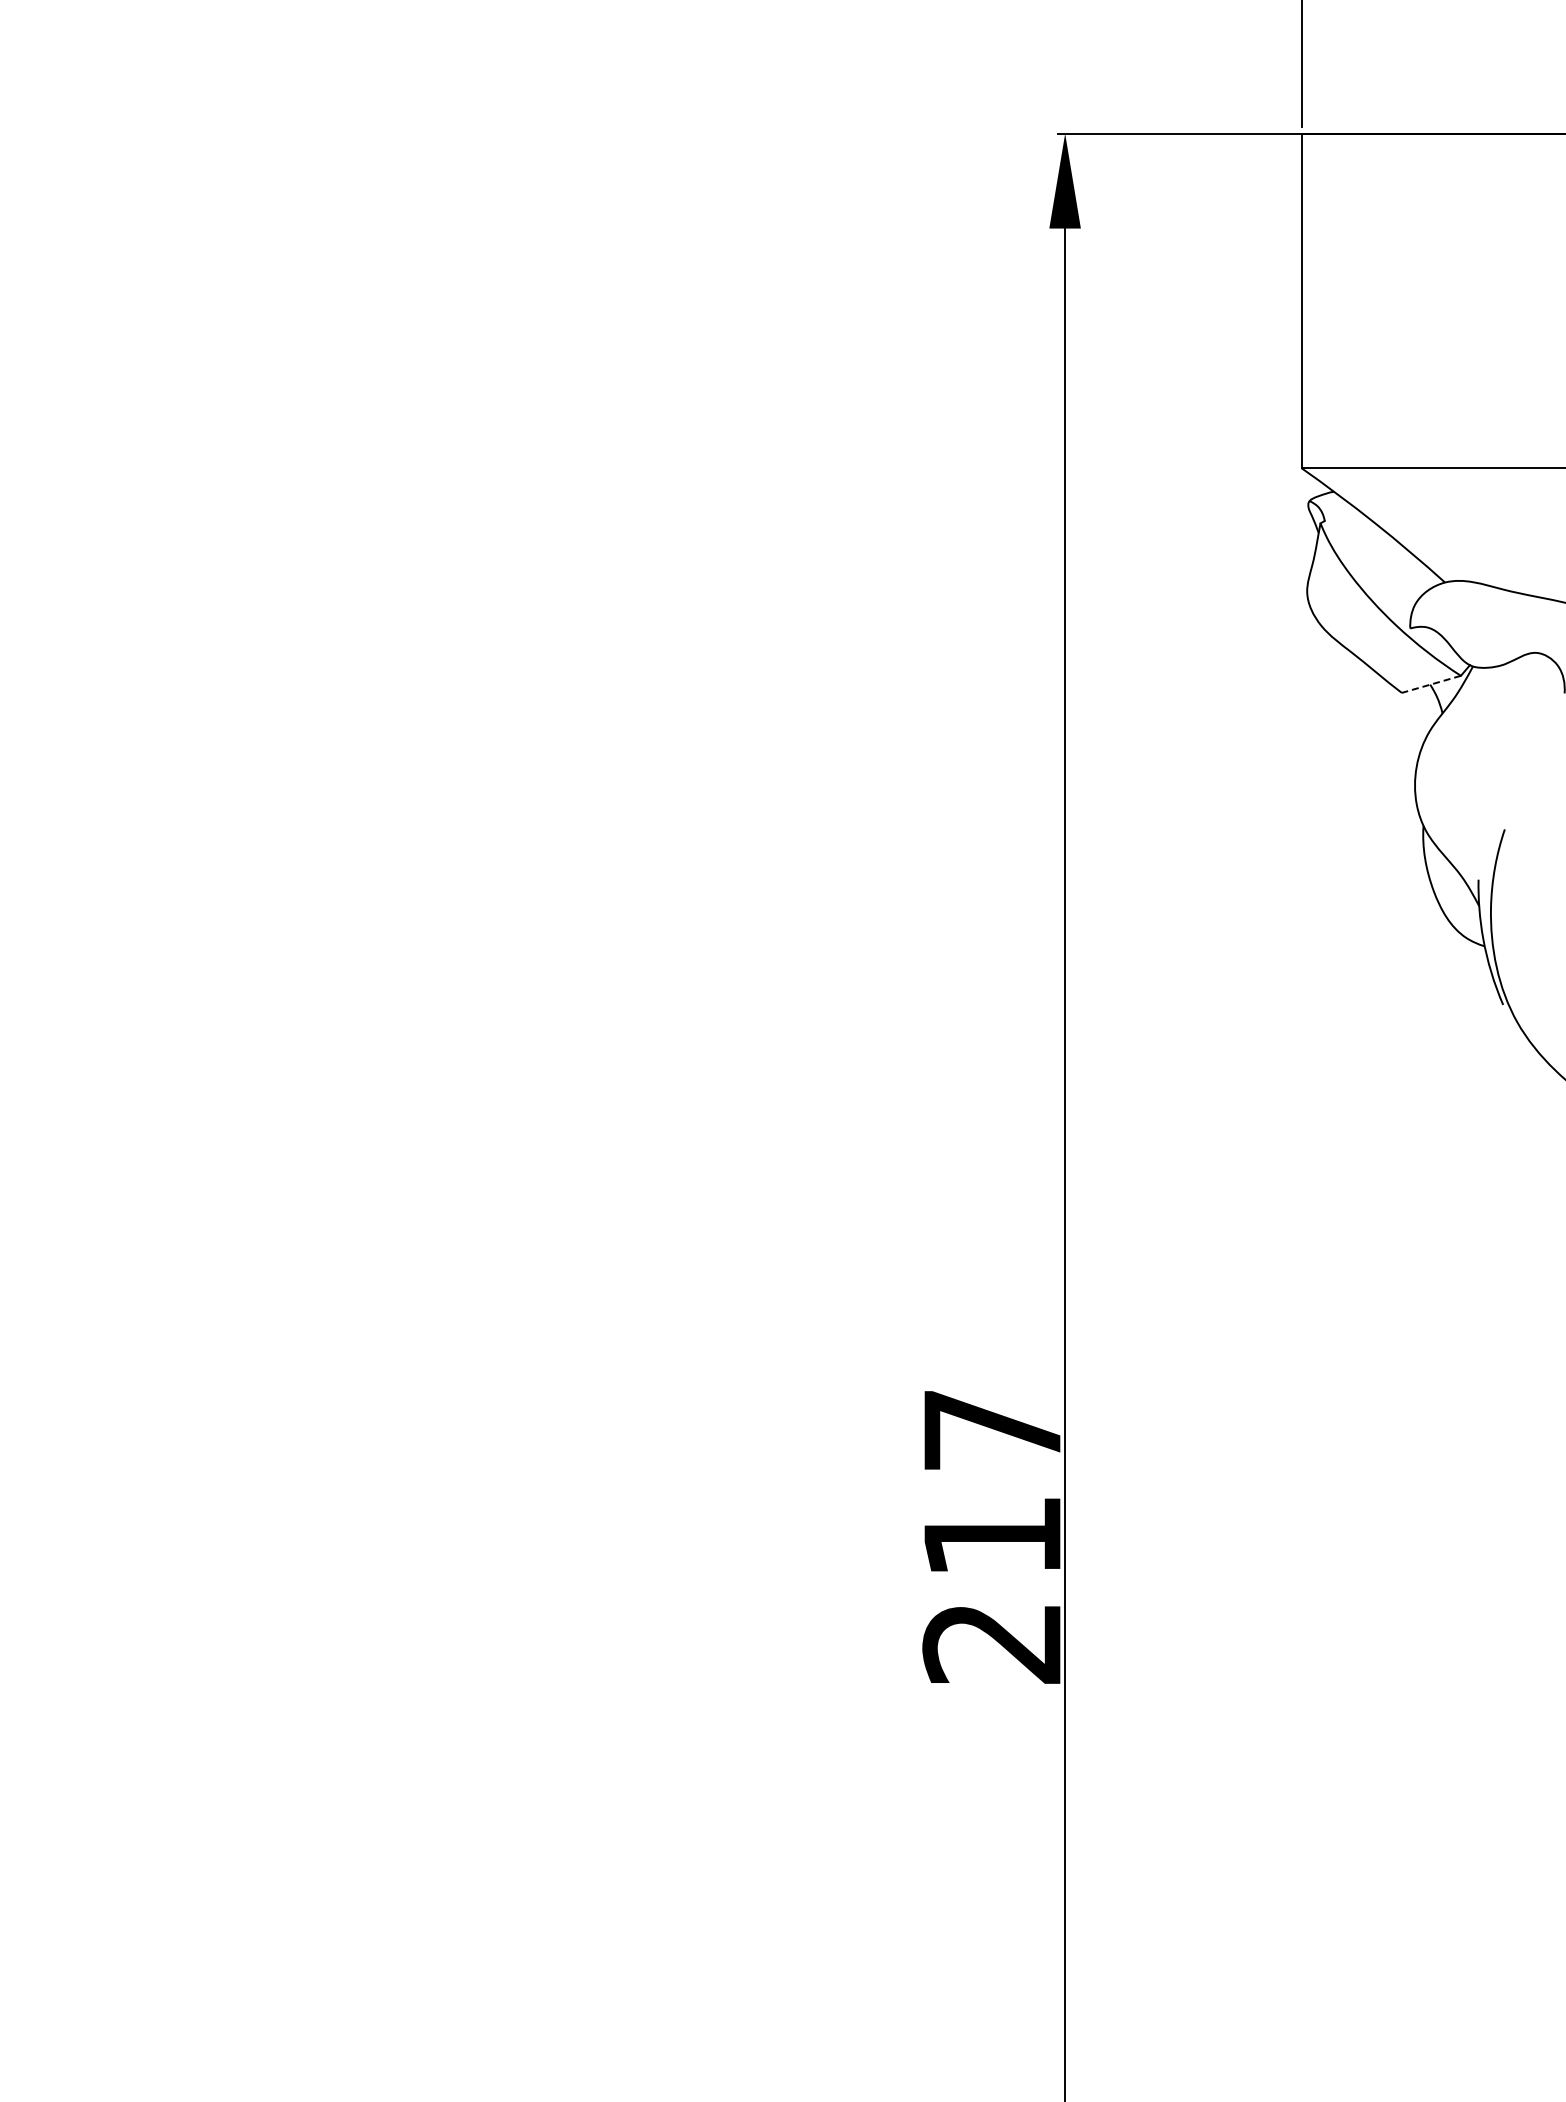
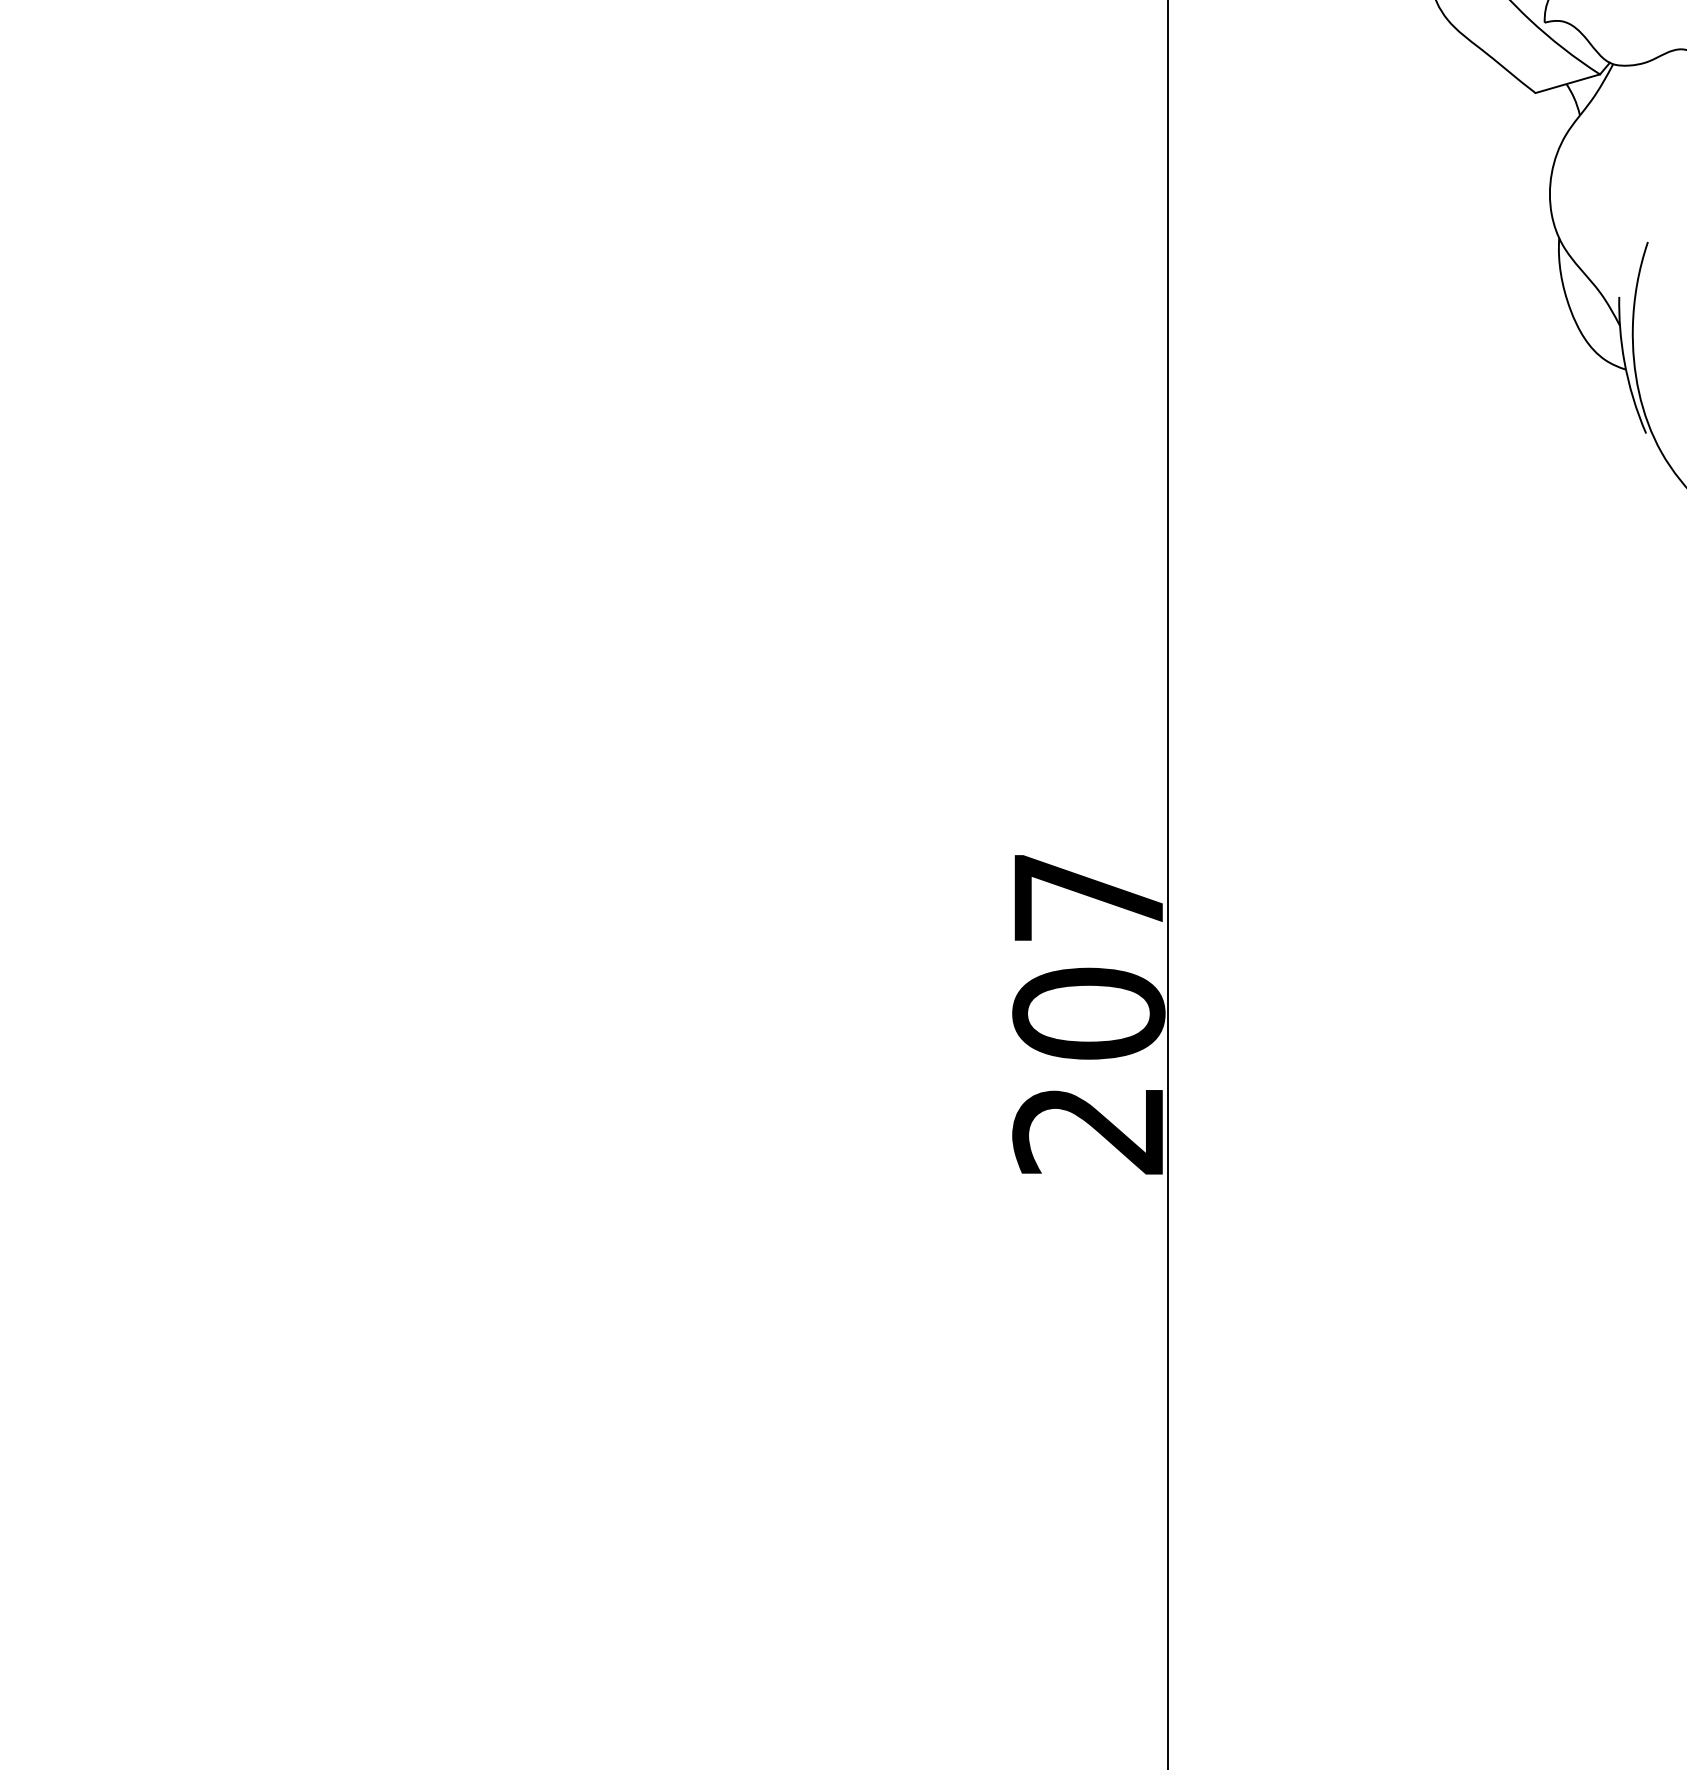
line: (1431, 684) -> (1567, 83), dashed -> solid
text: (992, 1536) -> (1088, 1013), 217 -> 207

